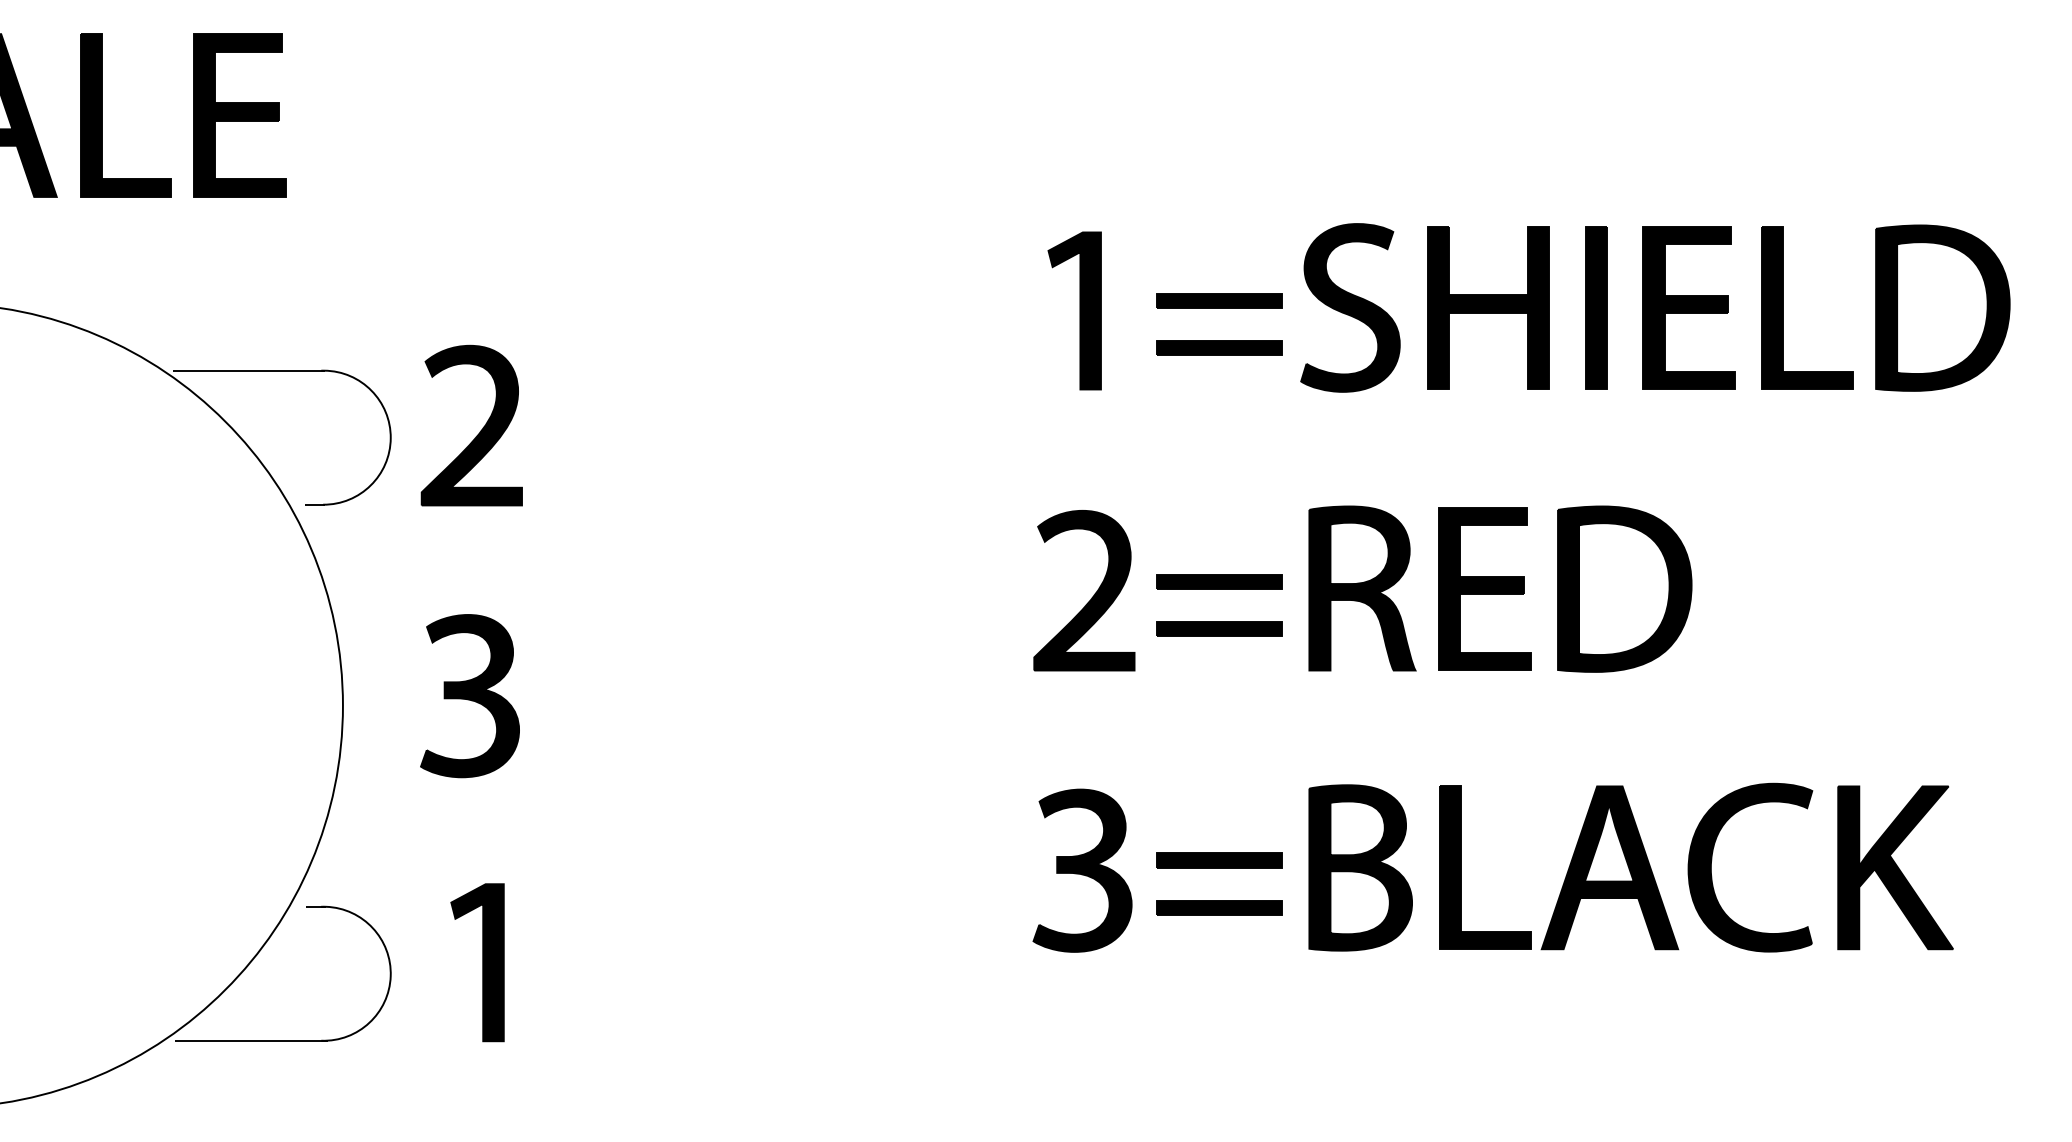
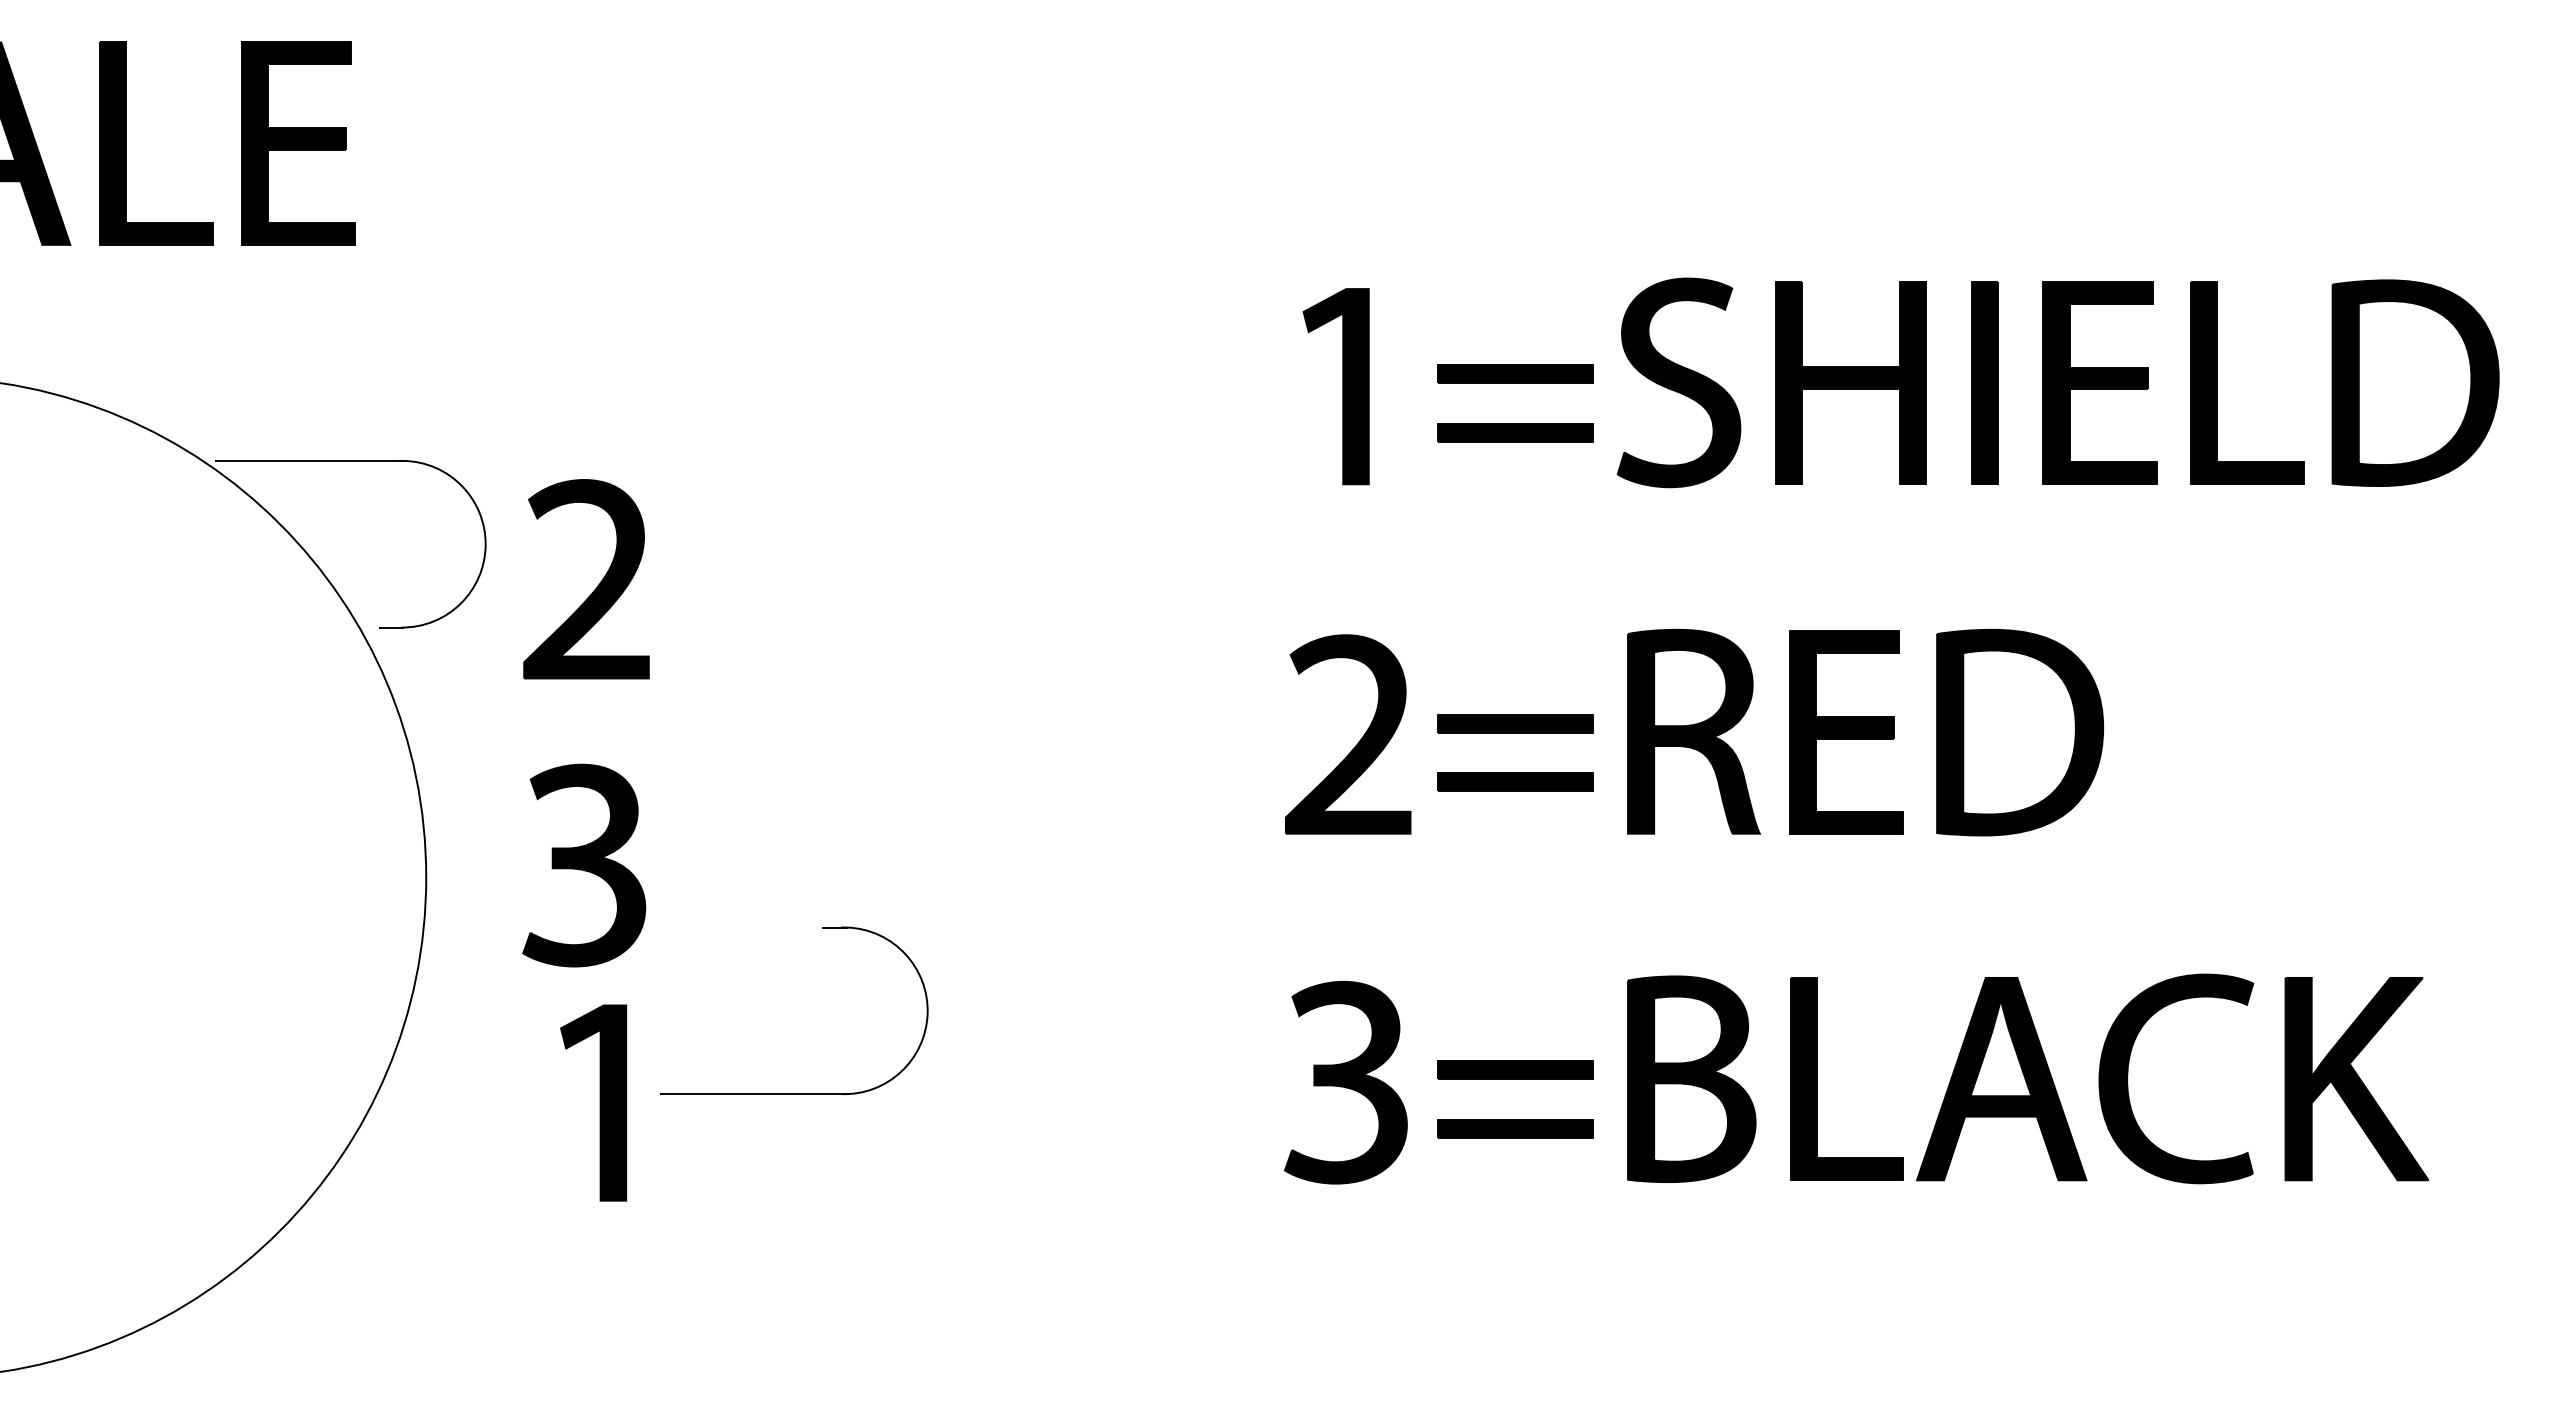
part: (479, 431) -> (596, 586), moved
part: (477, 962) -> (593, 1102), moved
part: (283, 1040) -> (794, 1093), moved

